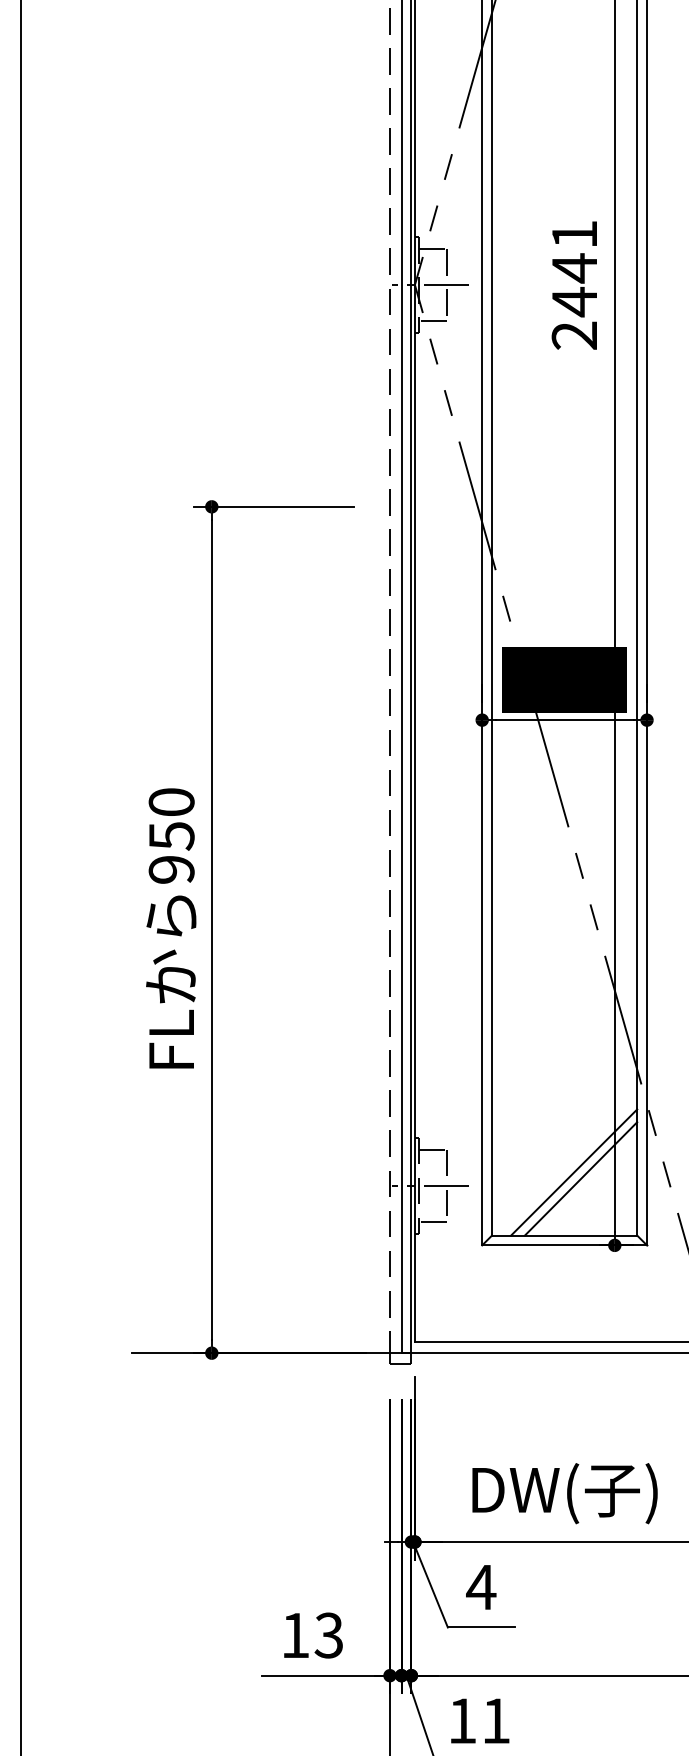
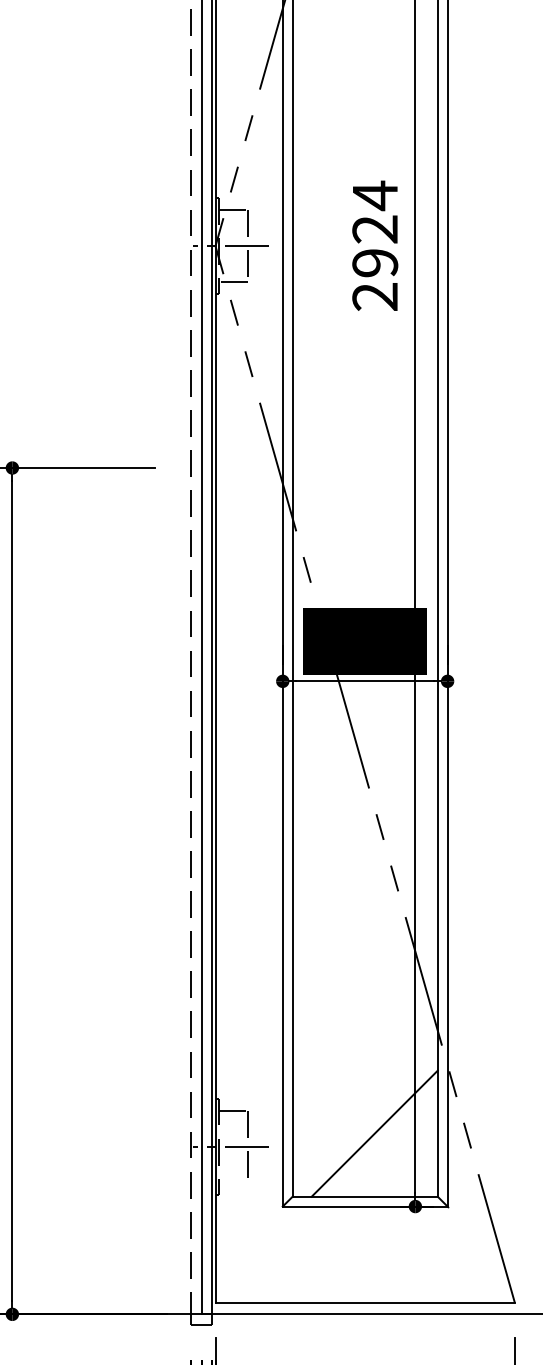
text: (574, 268) -> (375, 229), 2441 -> 2924
line: (580, 1178) -> (381, 1139), removed
line: (432, 1221) -> (233, 1182), removed

